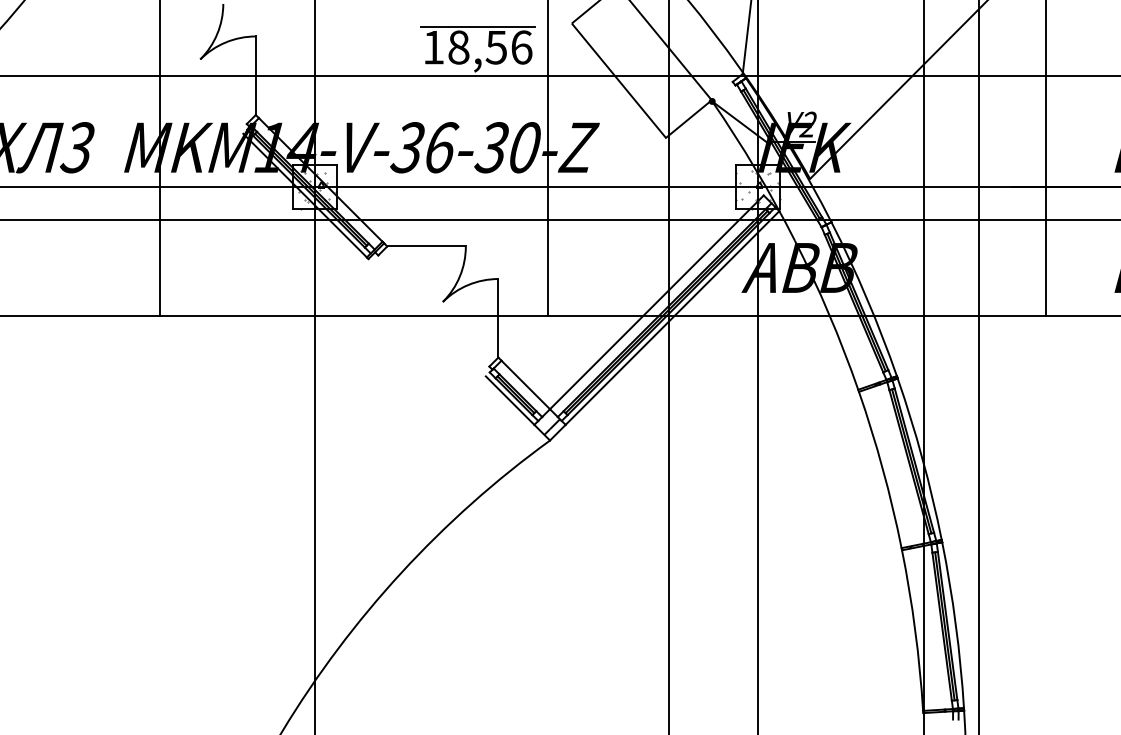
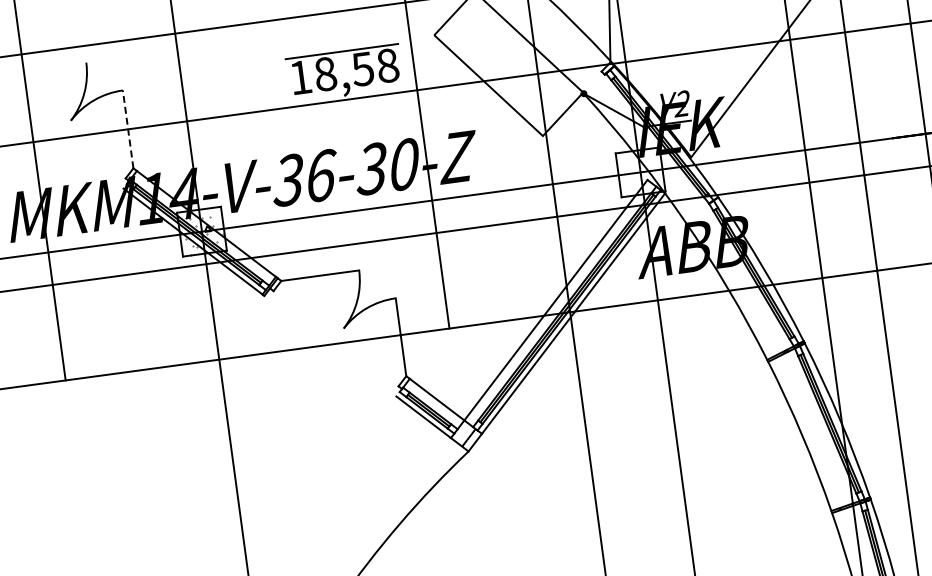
text: (521, 47) -> (387, 65), 18,56 -> 18,58
line: (255, 75) -> (127, 129), solid -> dashed
hatch: (757, 189) -> (640, 174), removed

